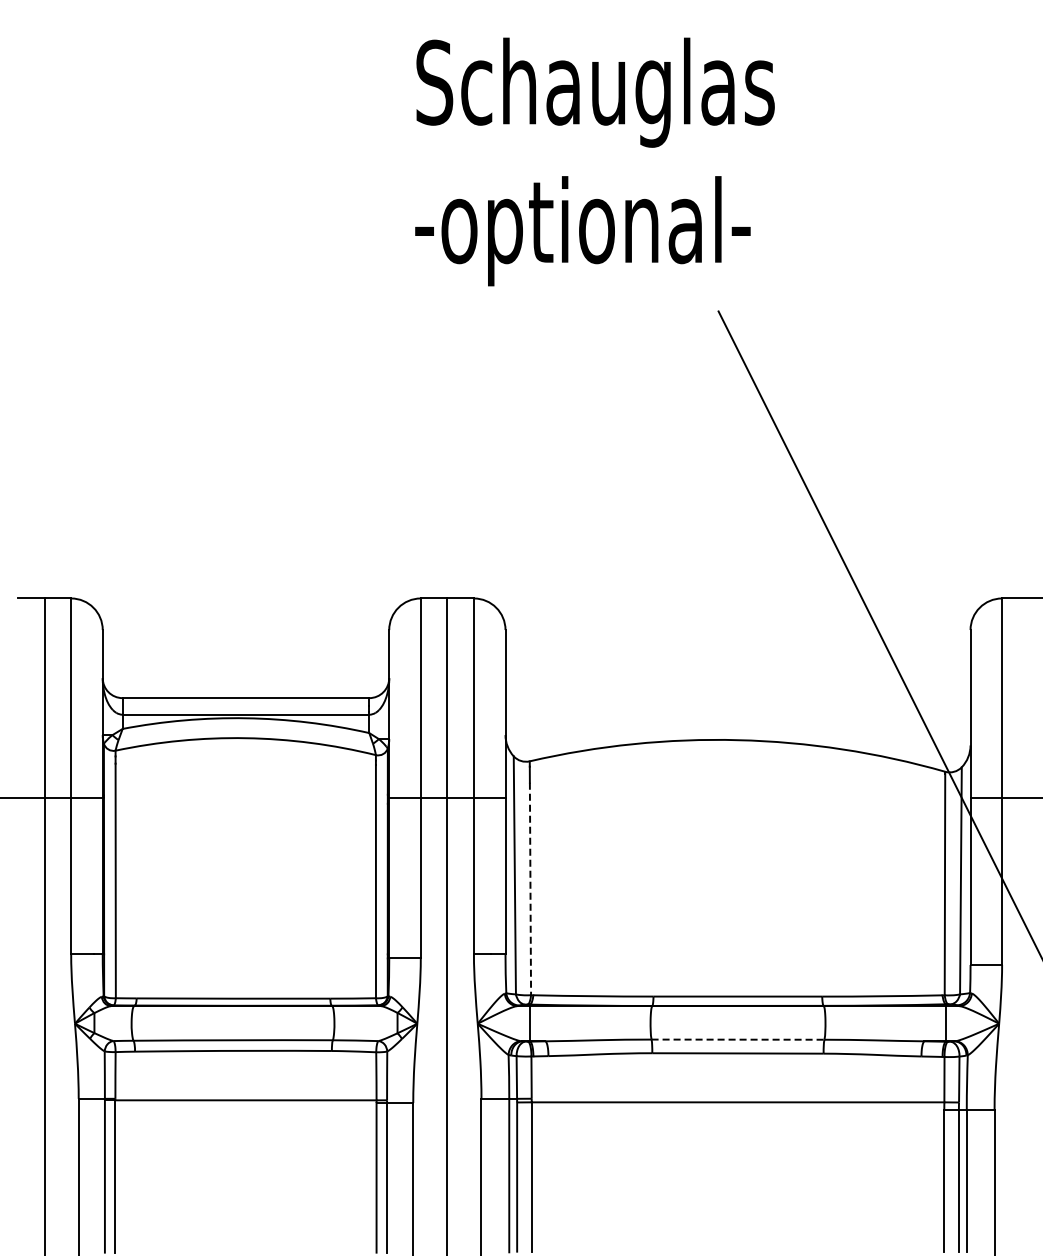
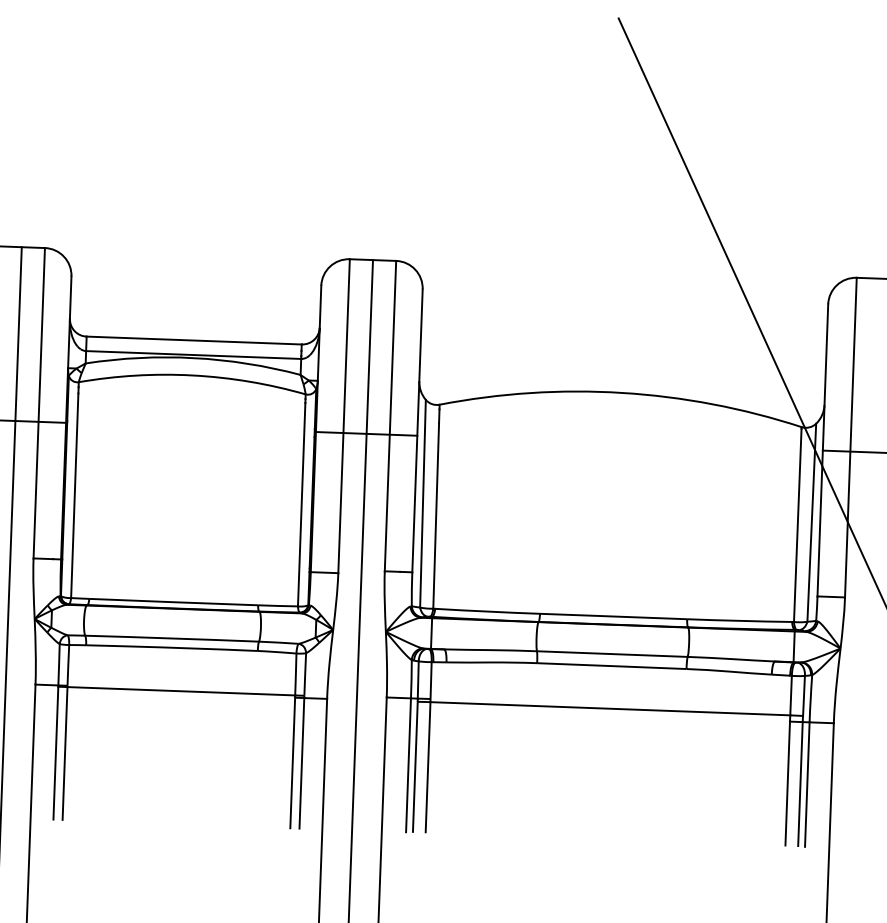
line: (530, 889) -> (436, 516), dashed -> solid
line: (738, 1039) -> (612, 653), dashed -> solid

